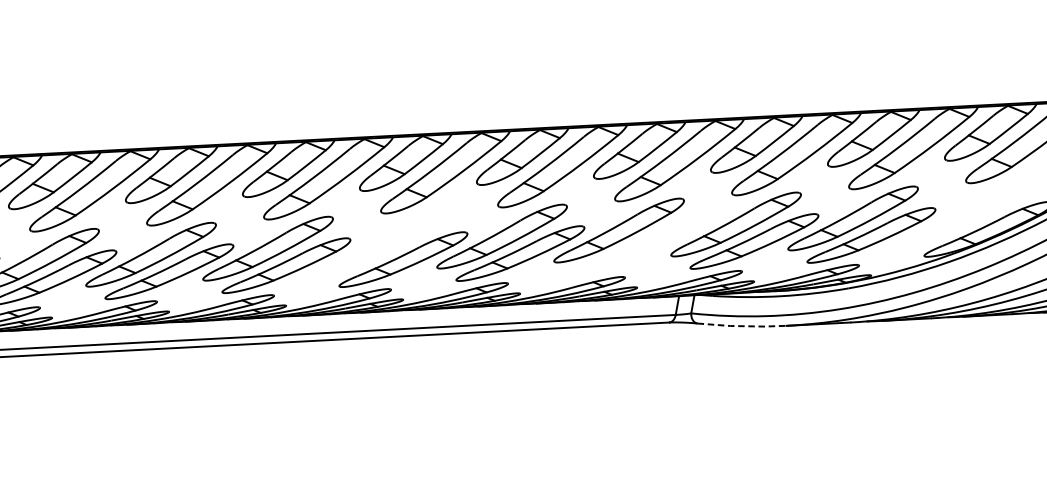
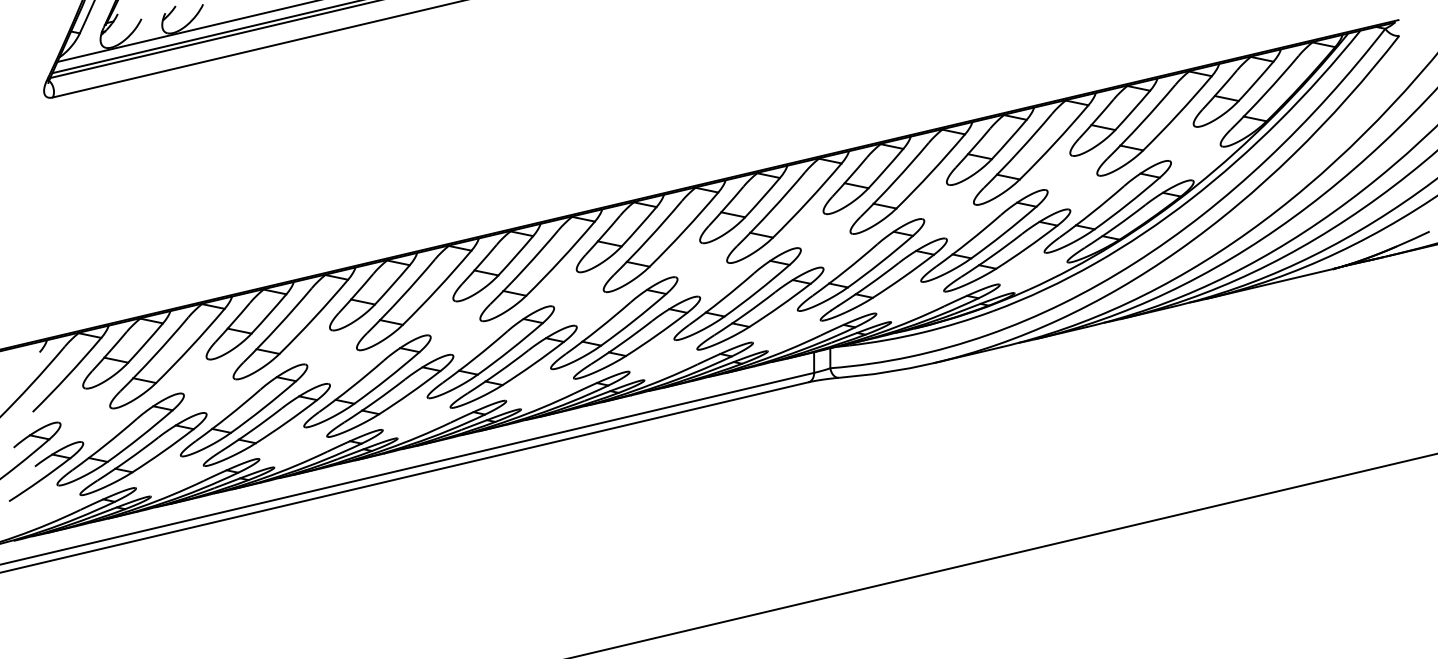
part: (969, 212) -> (1107, 206), added
part: (384, 242) -> (490, 352), added
part: (637, 247) -> (760, 308), added
line: (741, 326) -> (886, 372), dashed -> solid

